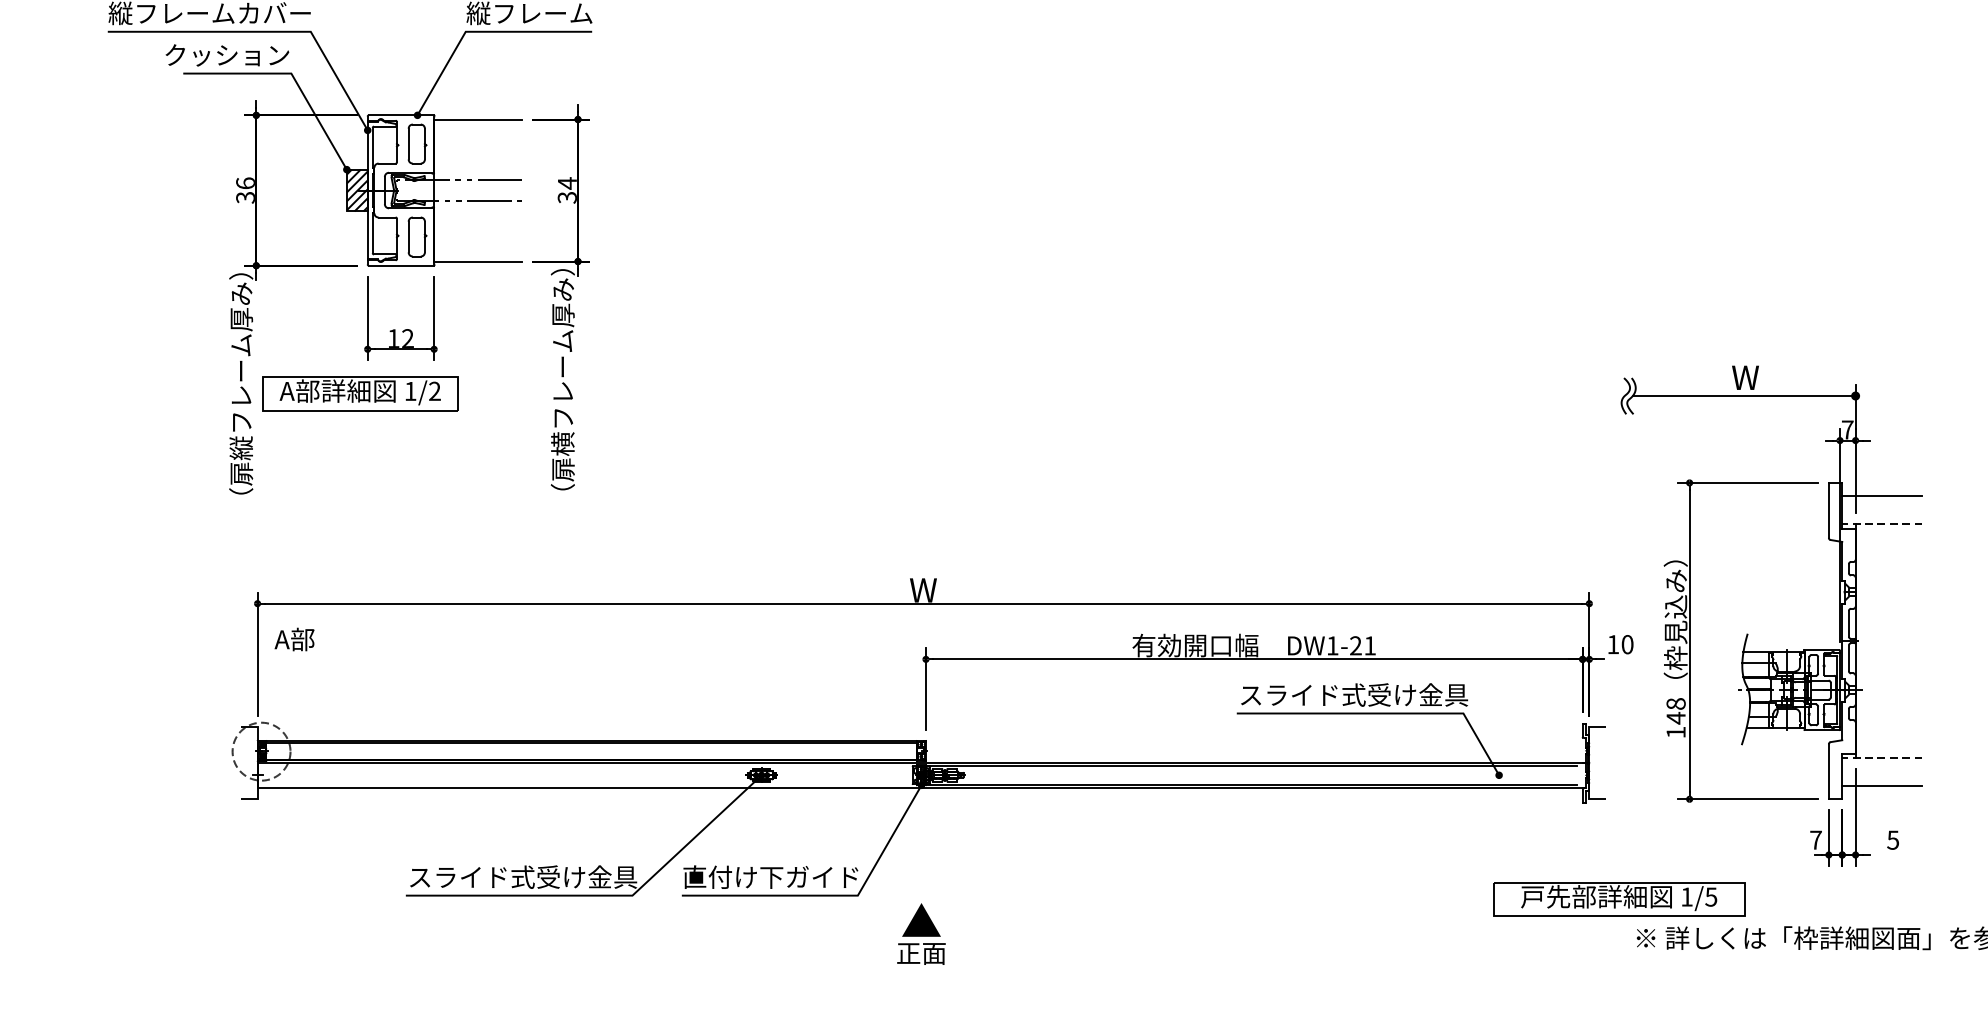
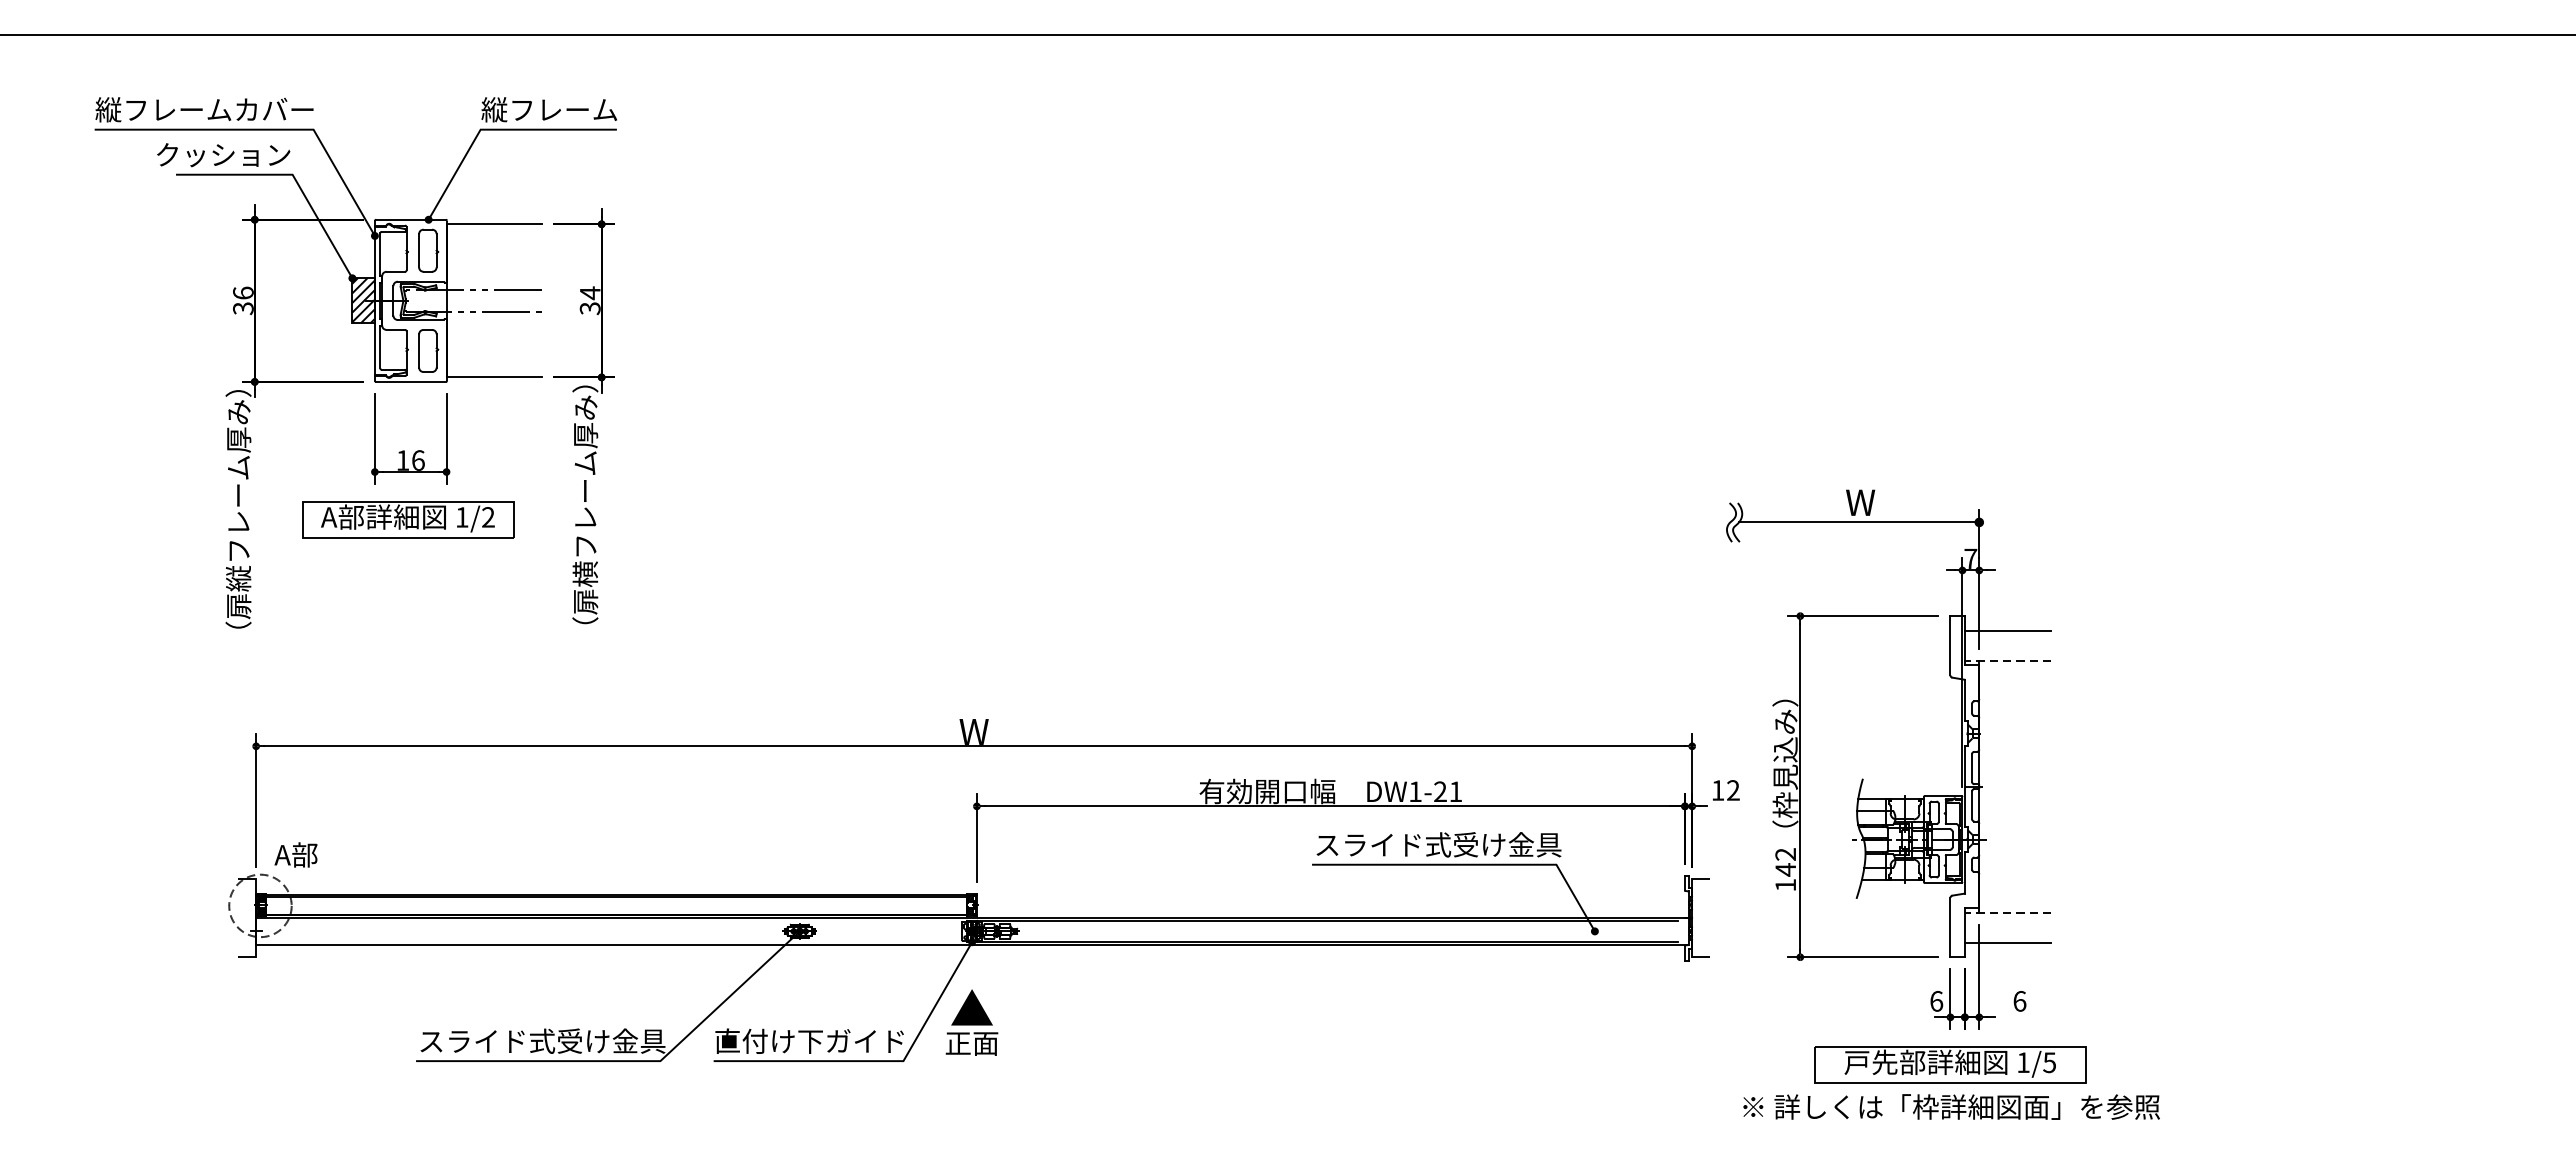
text: (408, 338) -> (418, 460), 12 -> 16
part: (360, 393) -> (408, 519), moved
text: (294, 639) -> (295, 854), moved
text: (1627, 644) -> (1733, 790), 10 -> 12
text: (1675, 703) -> (1785, 854), 148 -> 142
text: (1892, 839) -> (2019, 1000), 5 -> 6
text: (1815, 840) -> (1936, 1001), 7 -> 6
part: (1619, 898) -> (1950, 1064), moved
text: (920, 933) -> (971, 1022), moved

